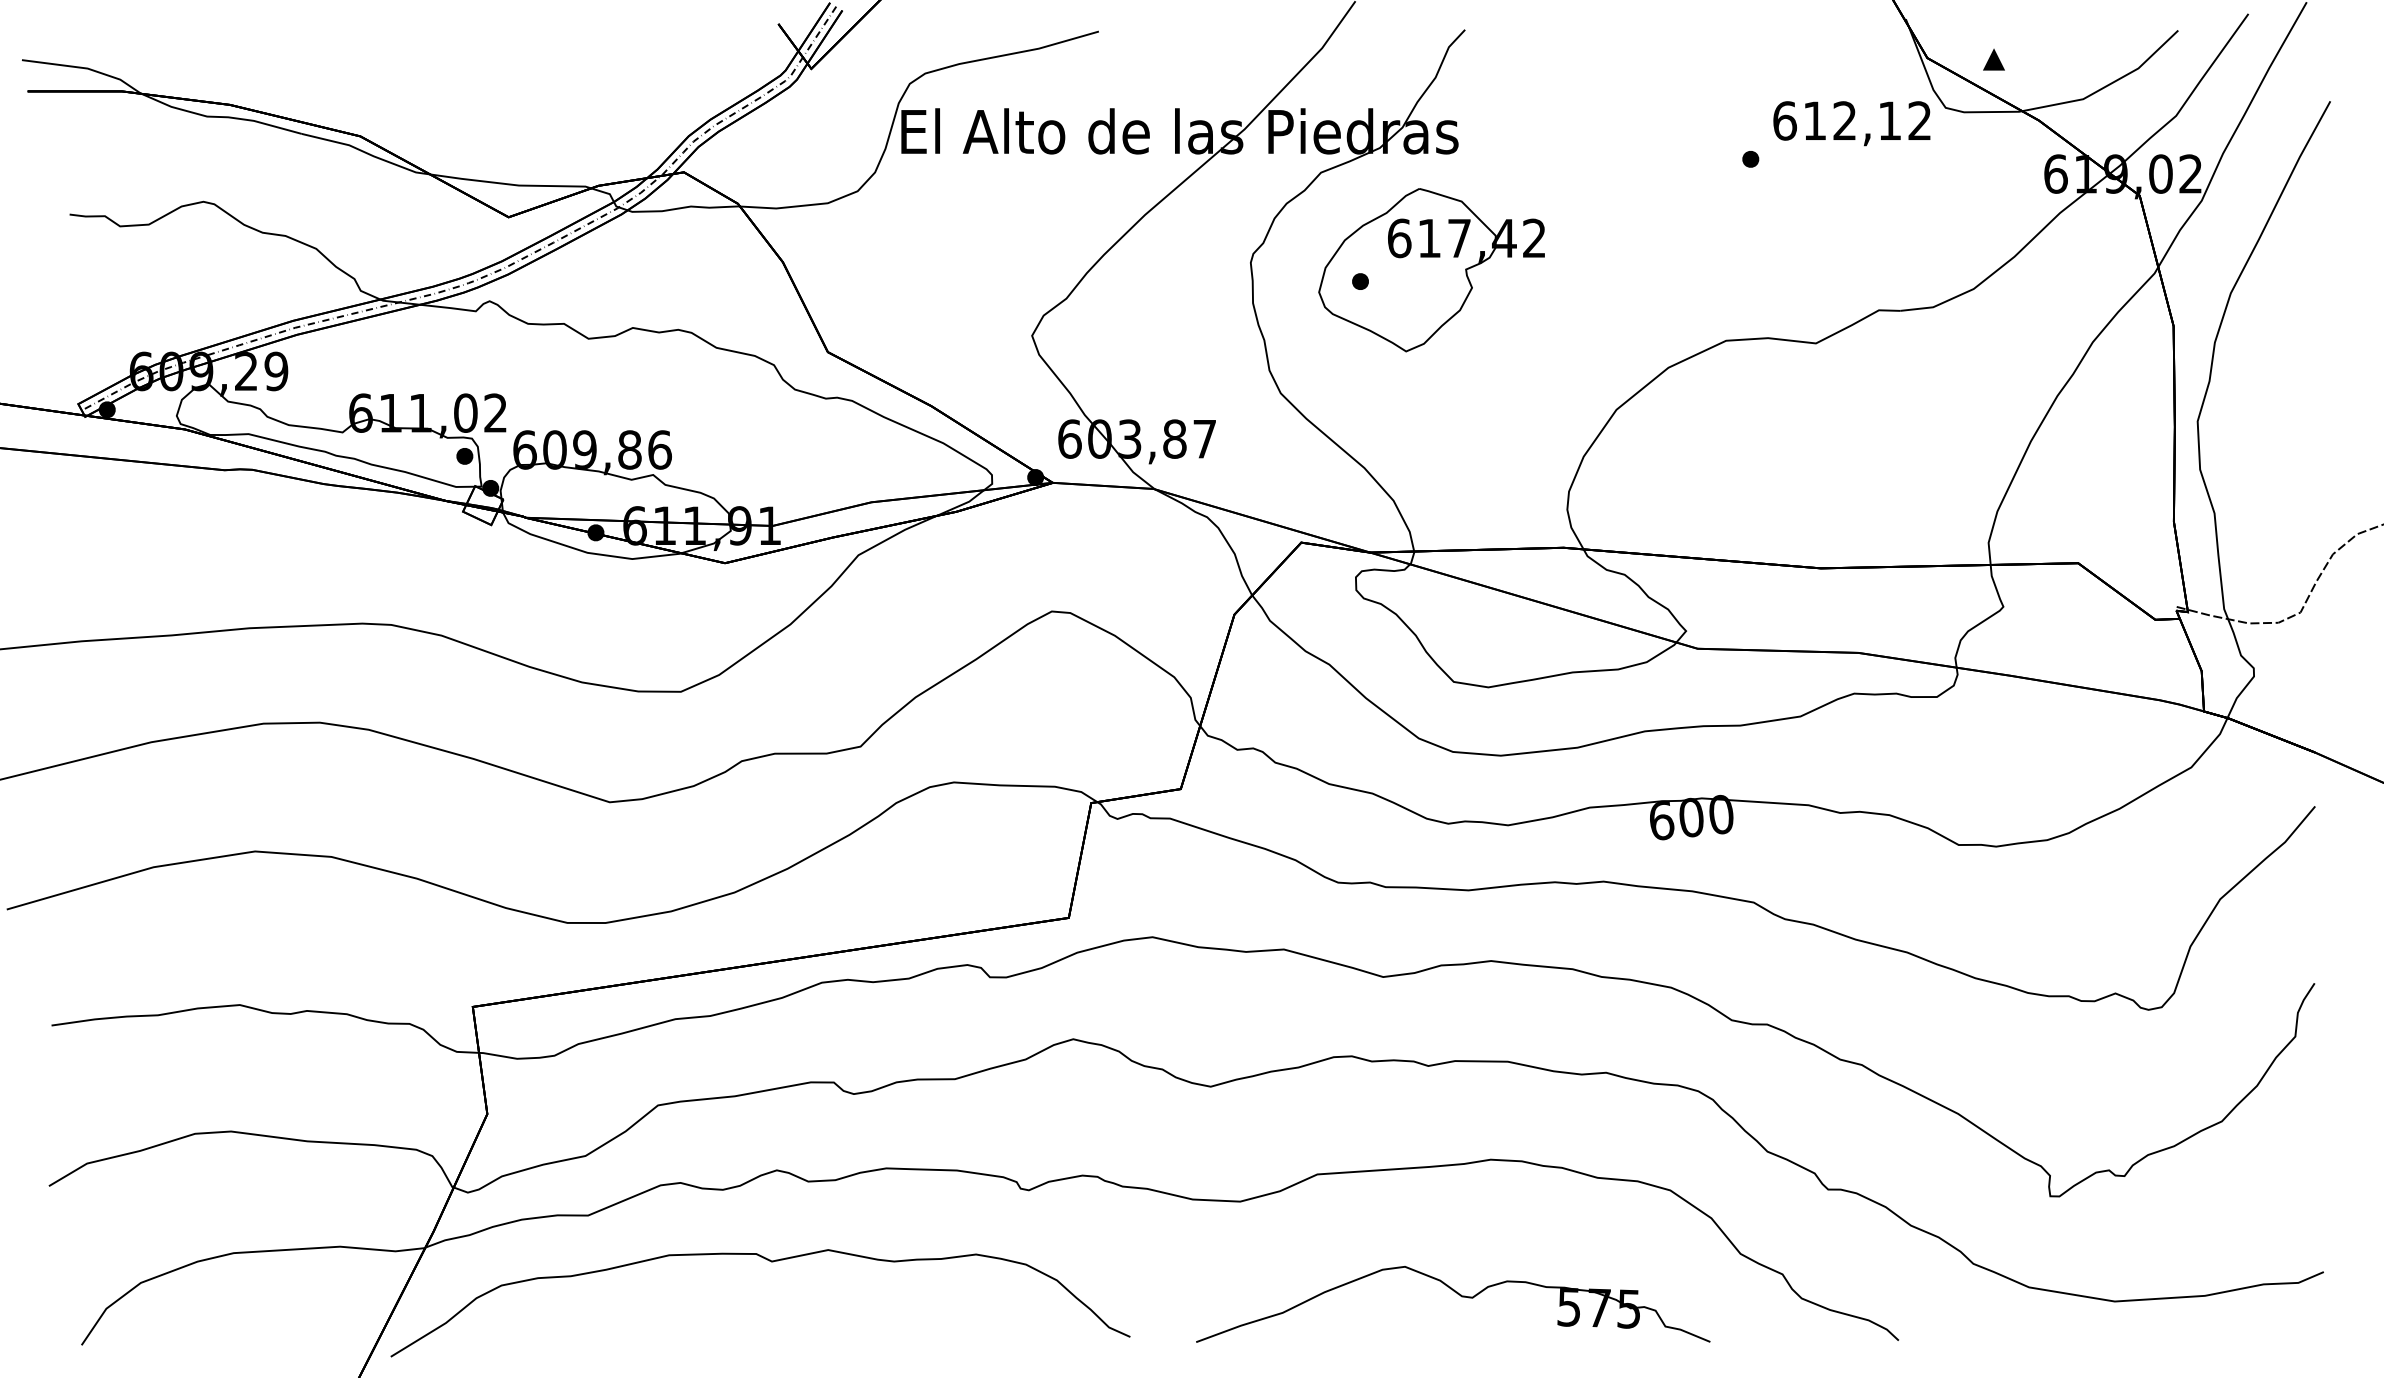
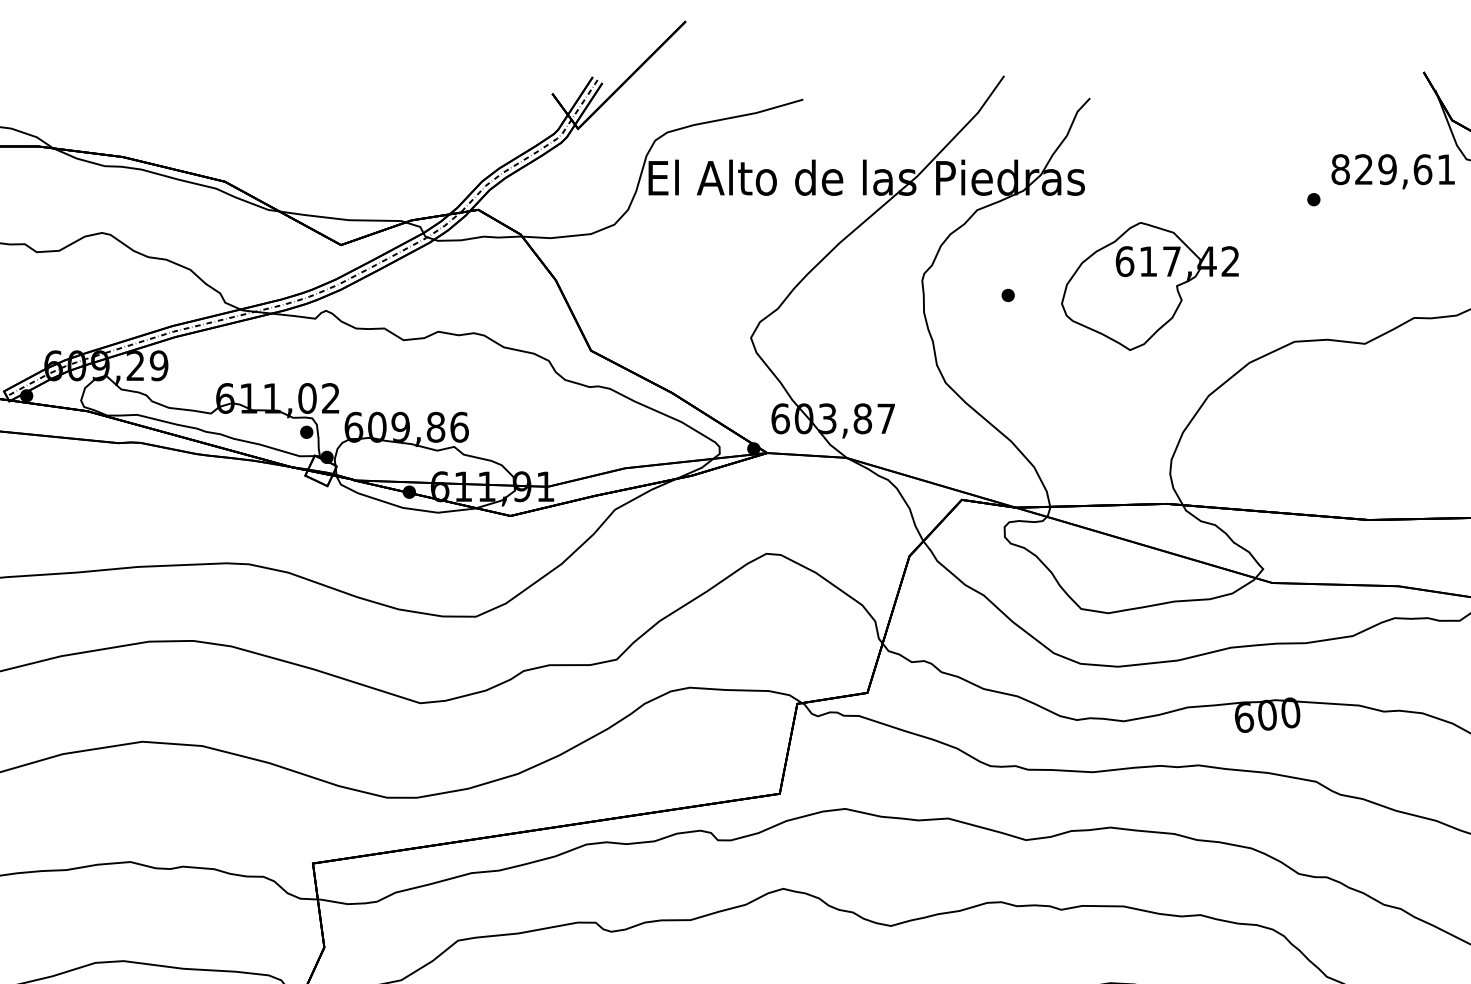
text: (1851, 120) -> (1392, 169), 612,12 -> 829,61
part: (1431, 270) -> (1149, 286), moved

